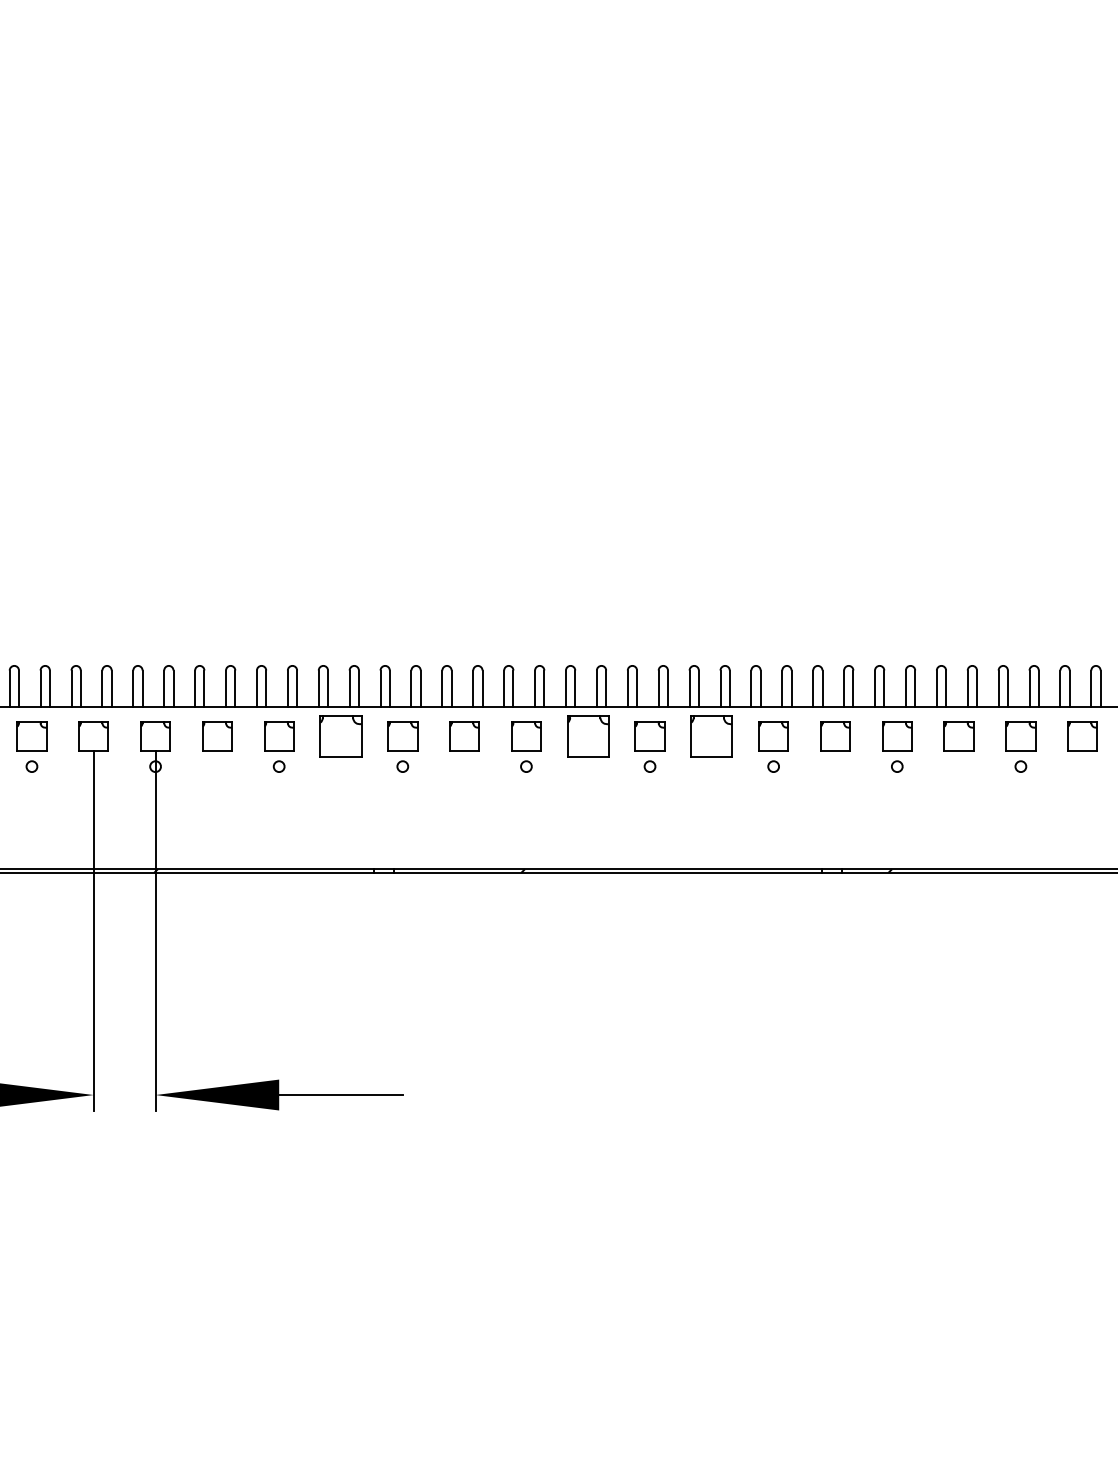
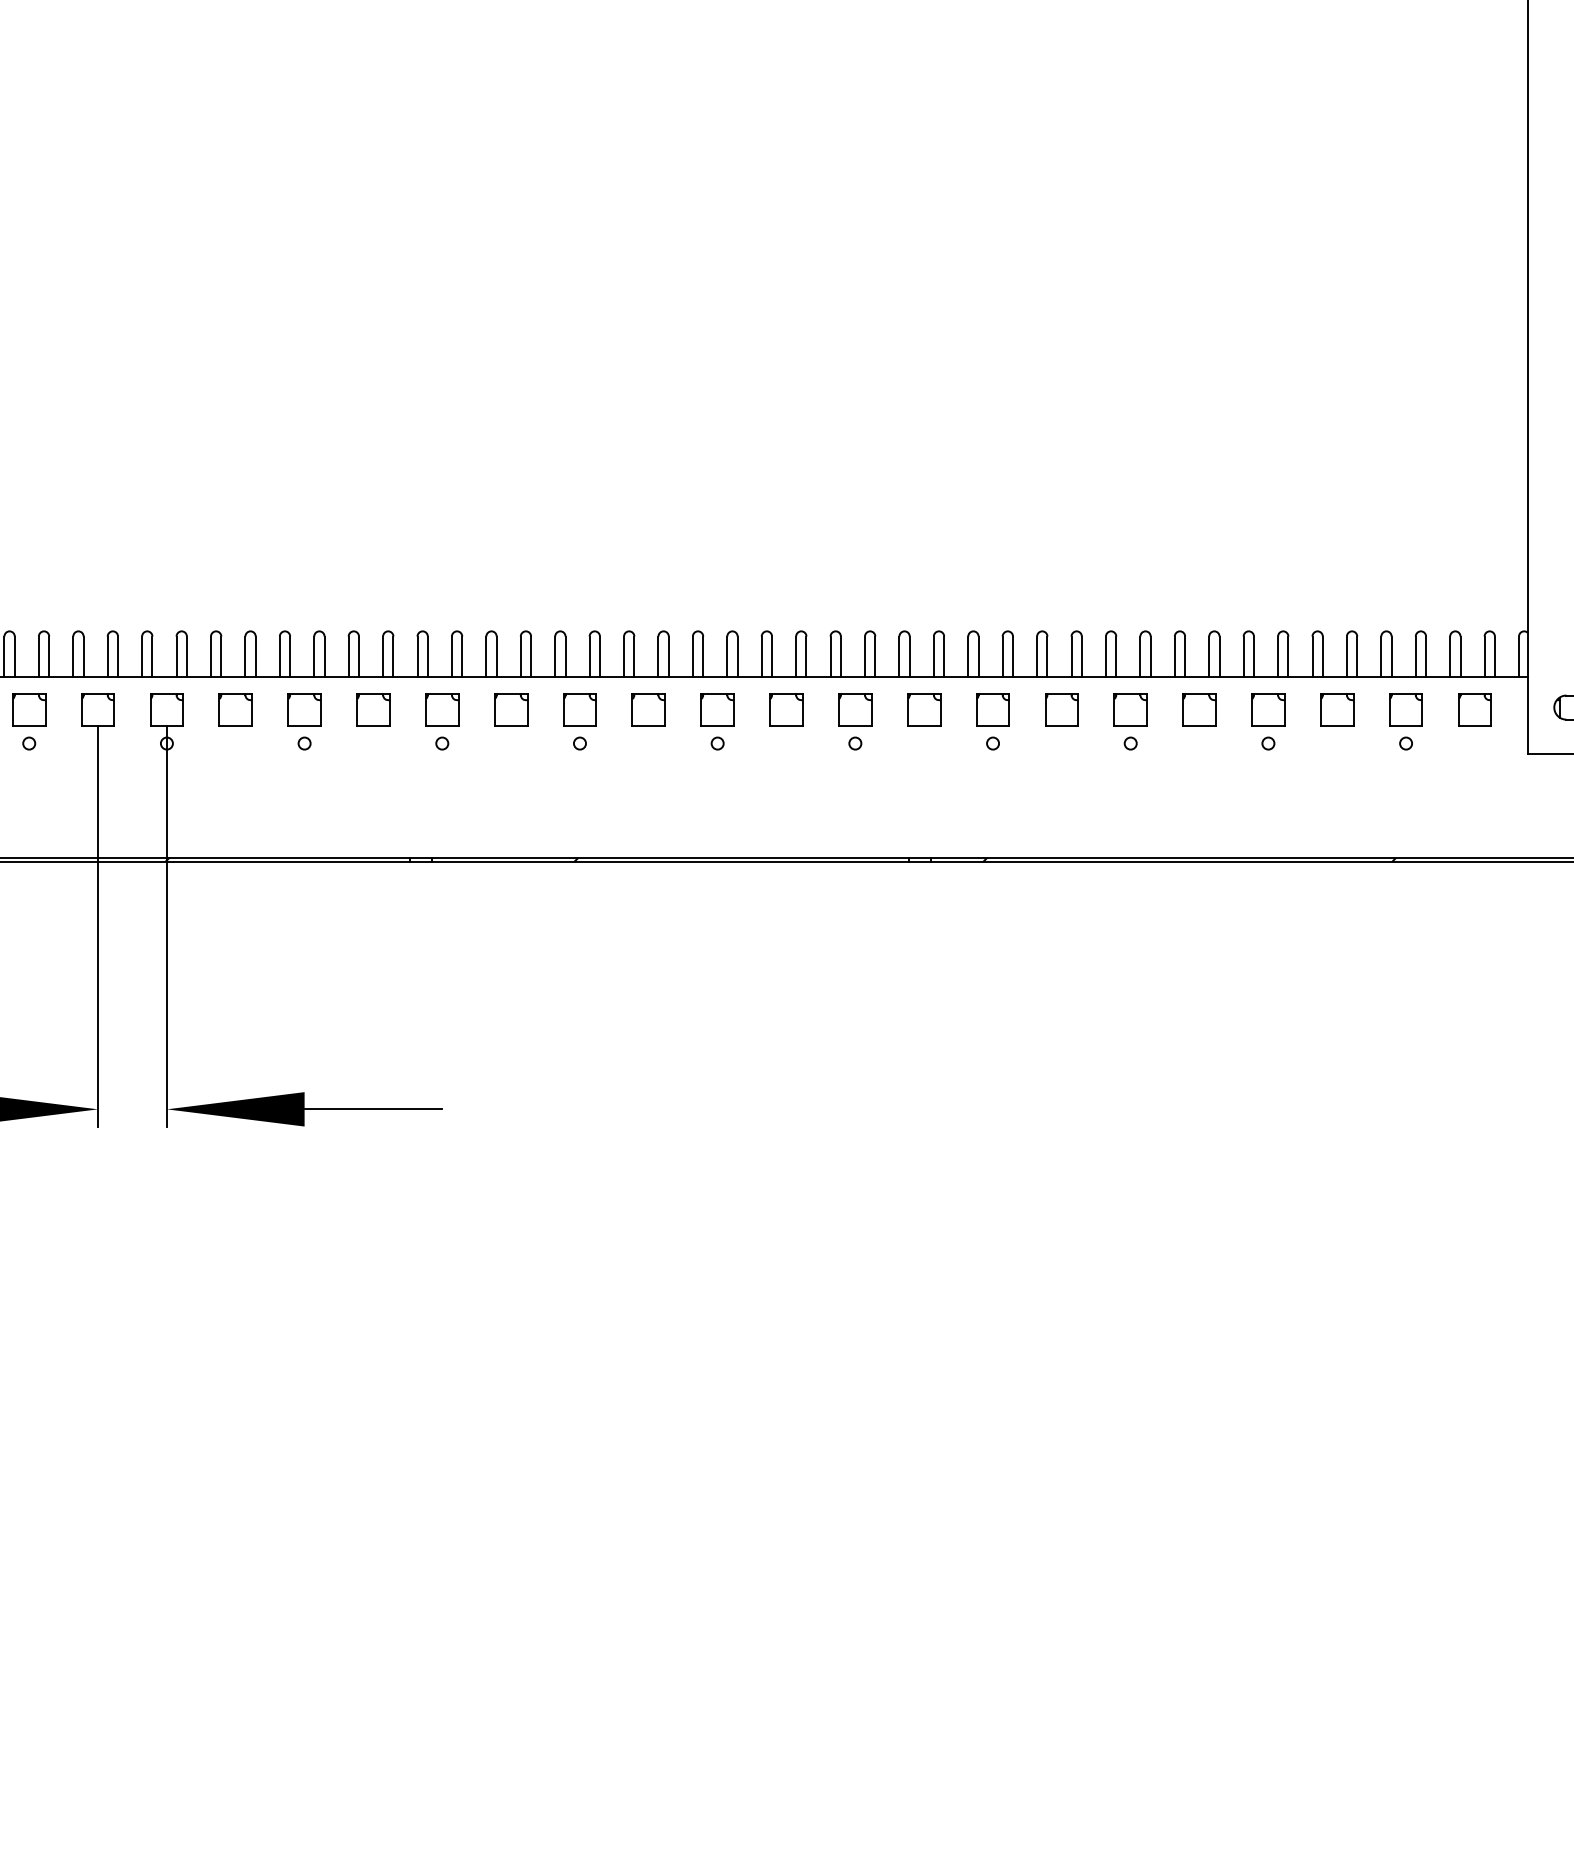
part: (341, 736) -> (373, 709), size x0.71
part: (587, 736) -> (648, 709), size x0.71
part: (711, 736) -> (786, 709), size x0.71

